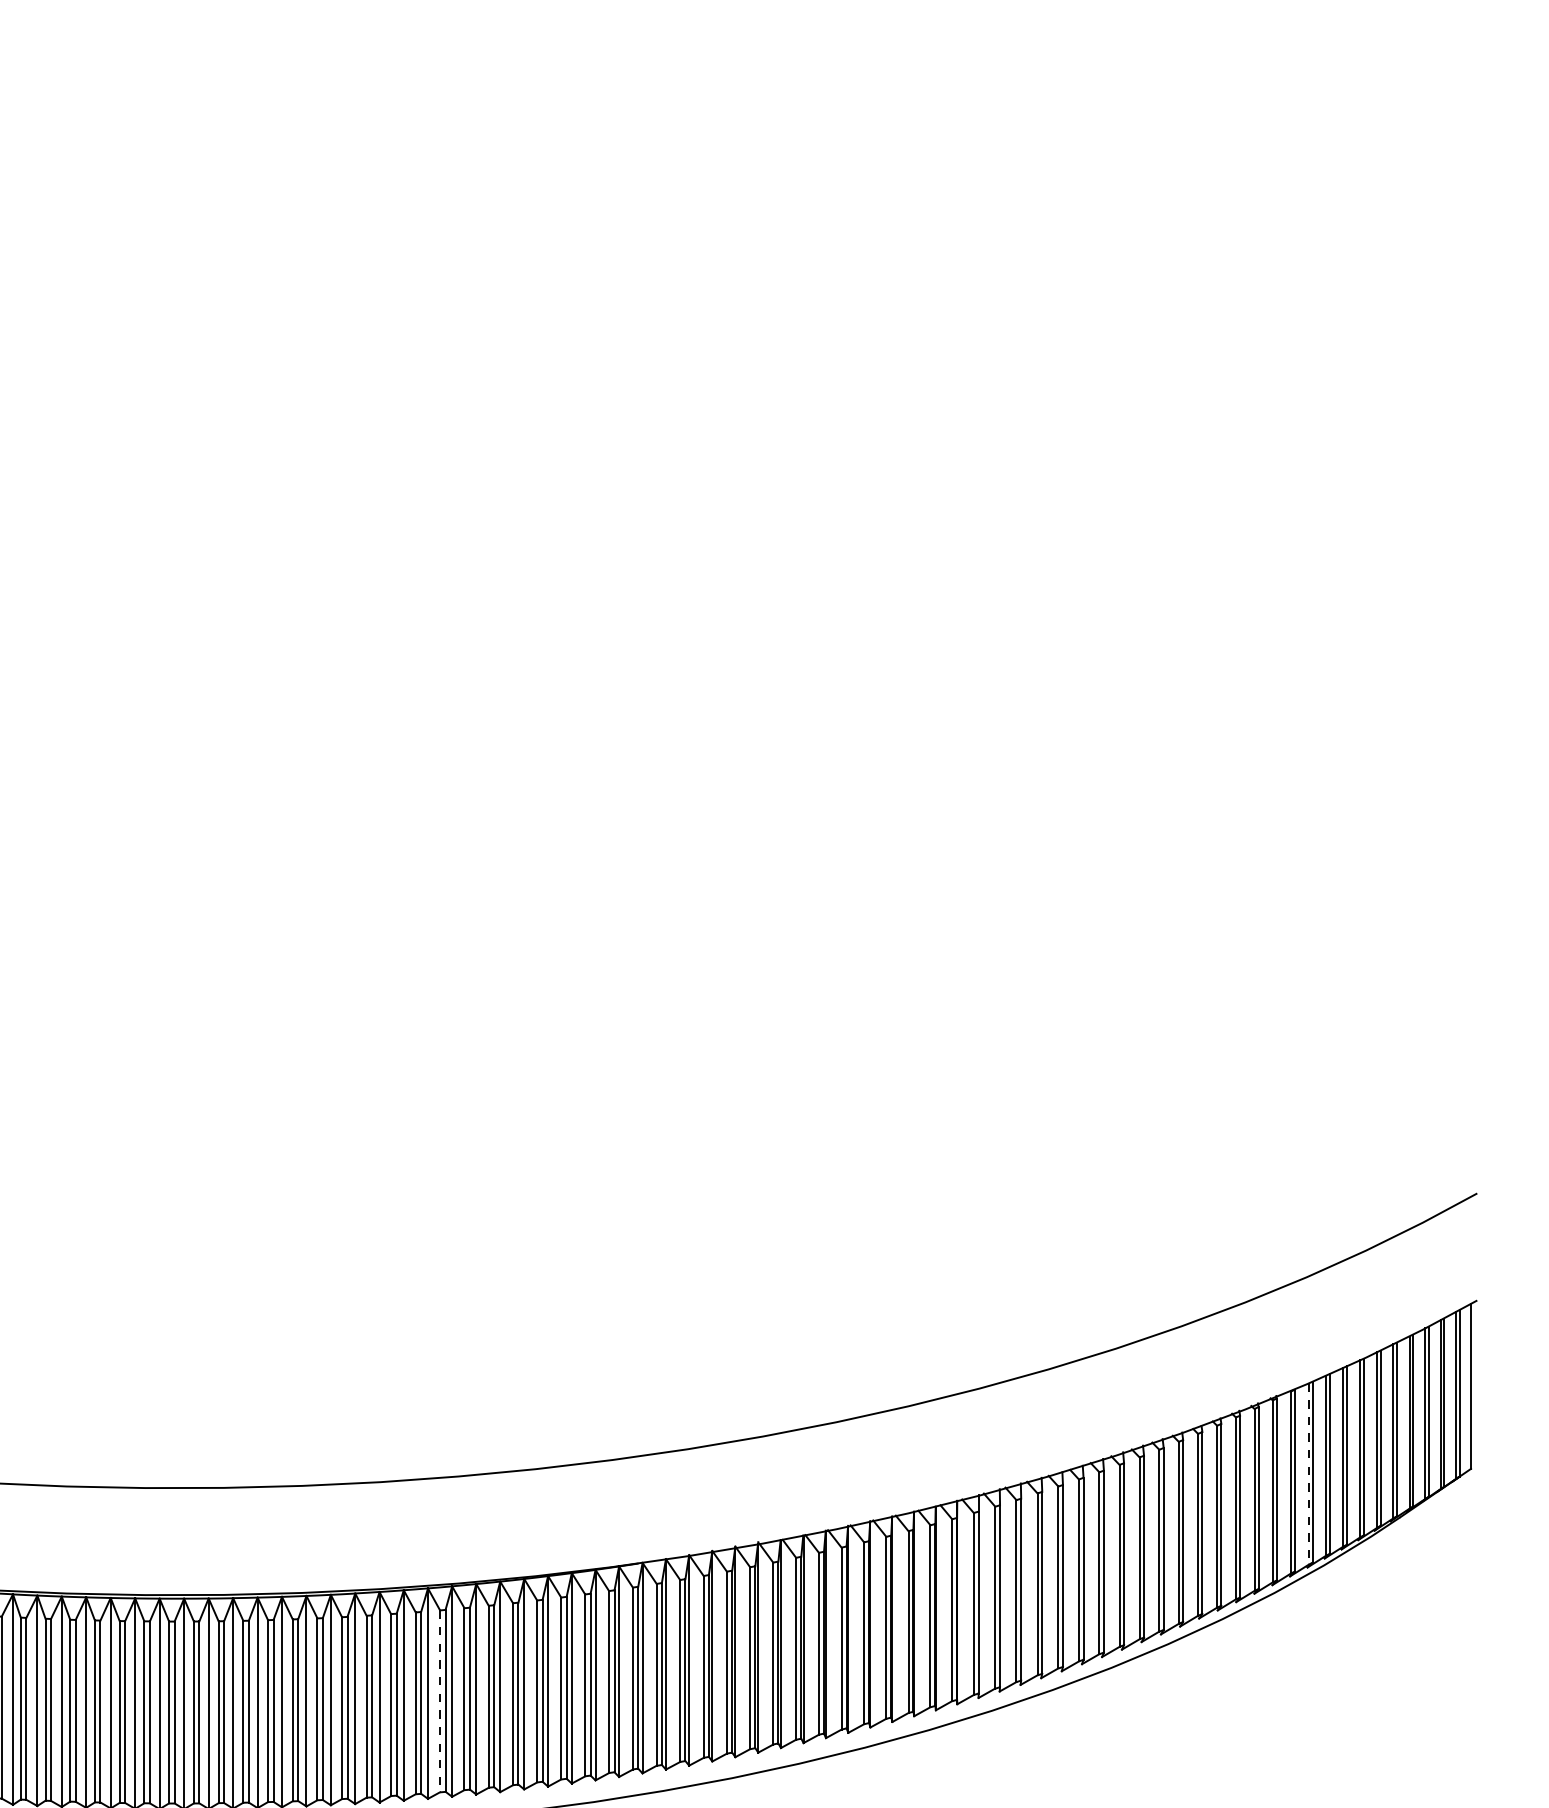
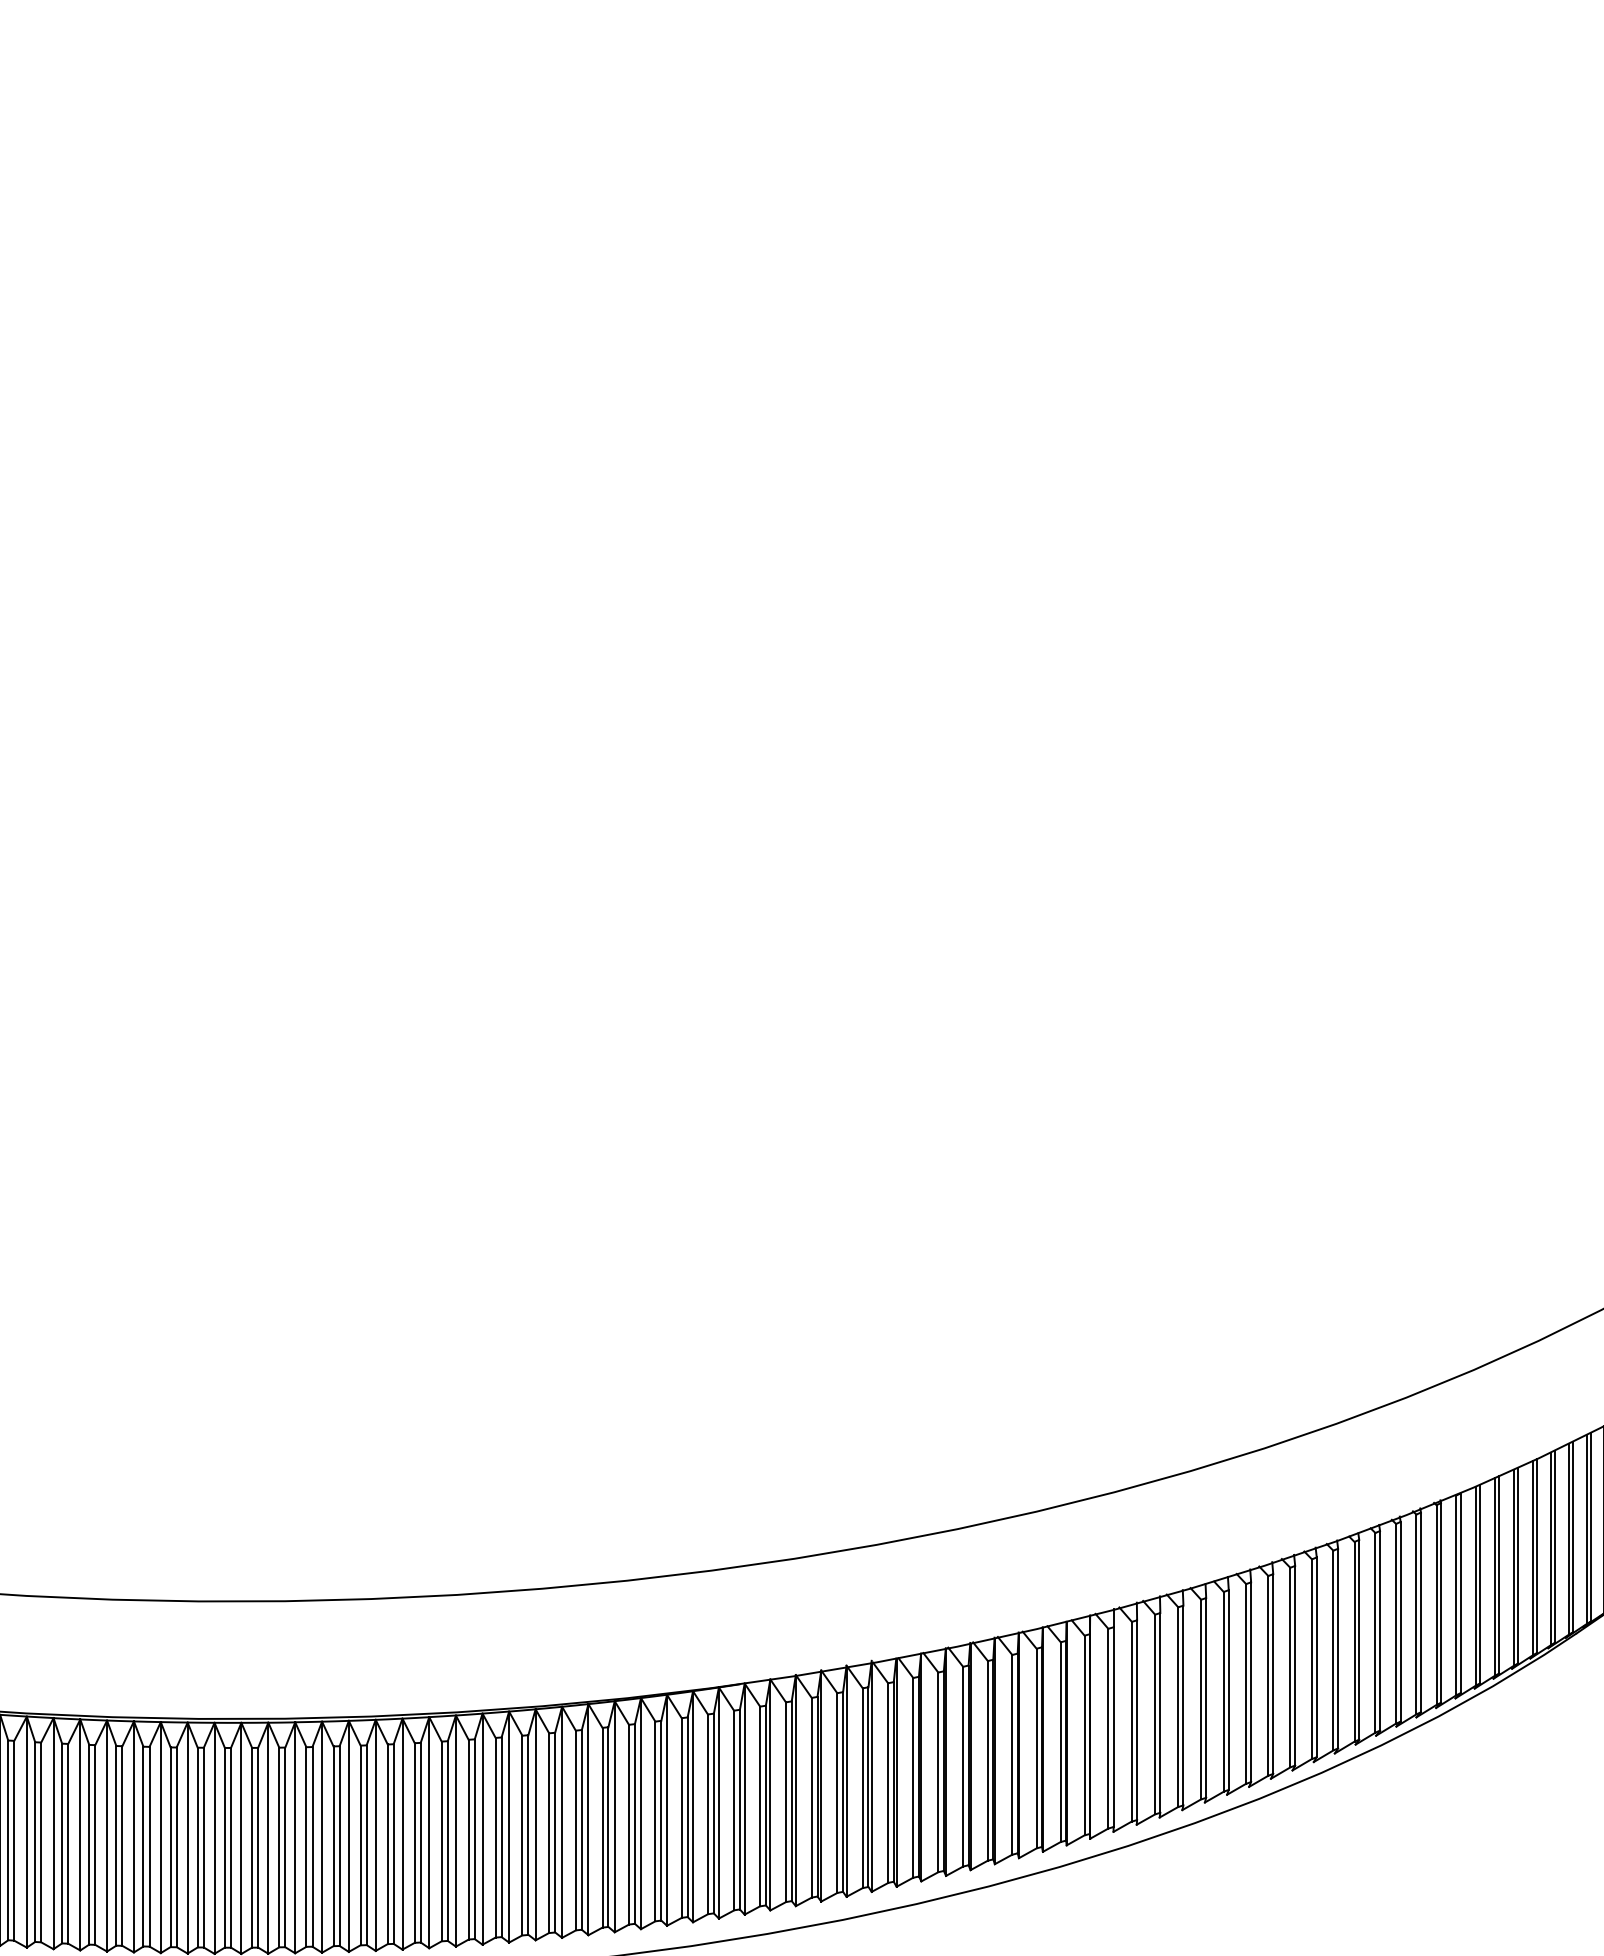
line: (1308, 1474) -> (1475, 1586), dashed -> solid
line: (440, 1701) -> (522, 1835), dashed -> solid

